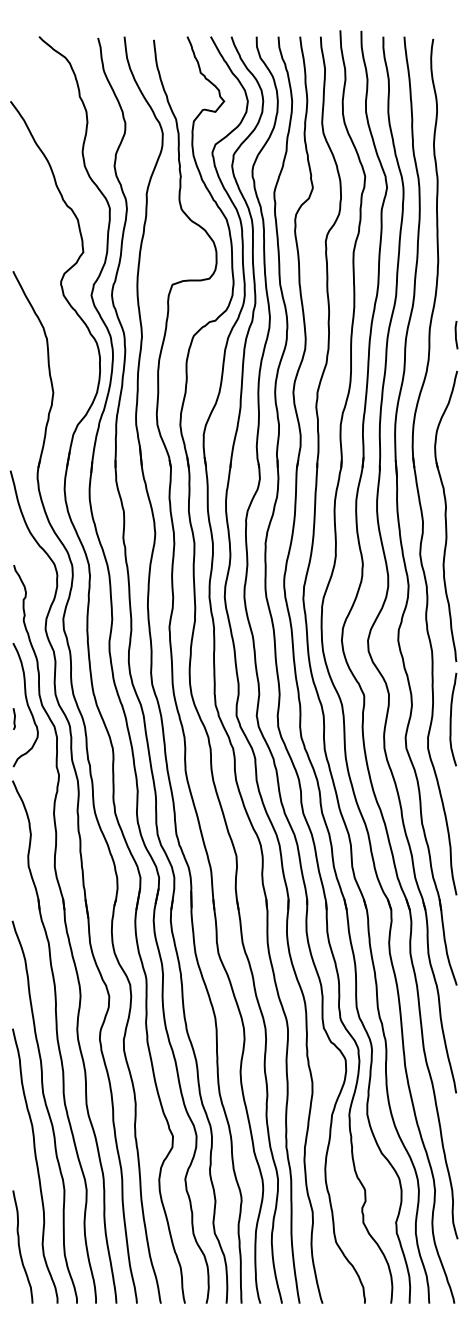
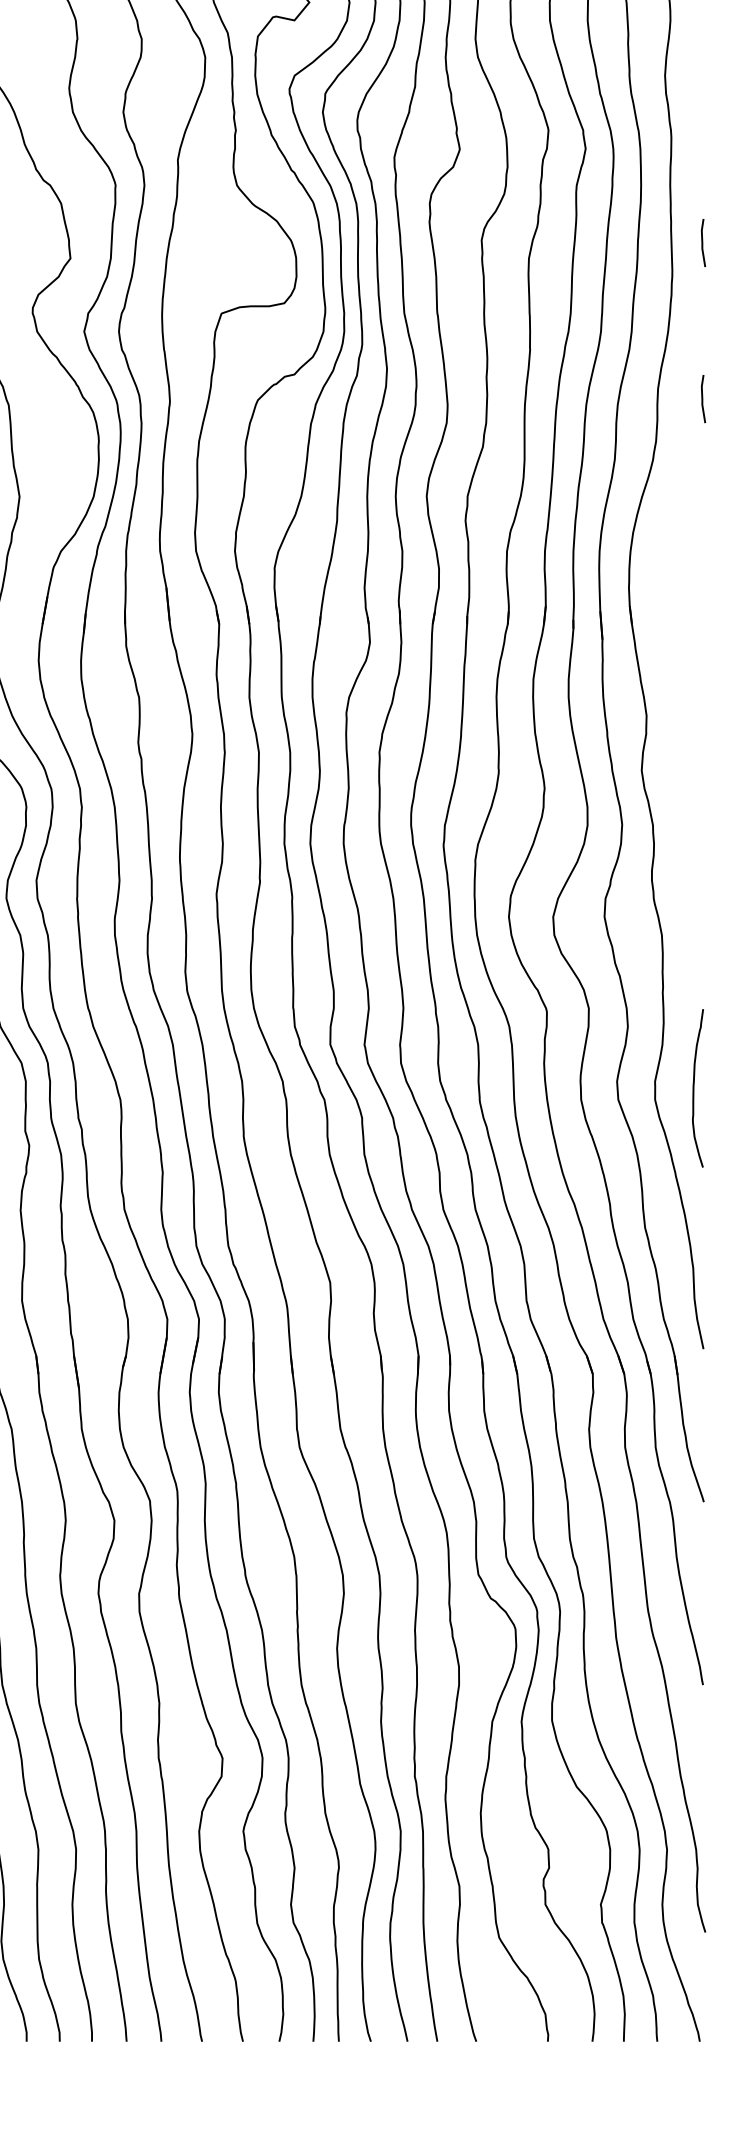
line: (456, 243) -> (703, 243), added
part: (445, 515) -> (684, 704), removed
curve: (451, 719) -> (694, 1088), moved

